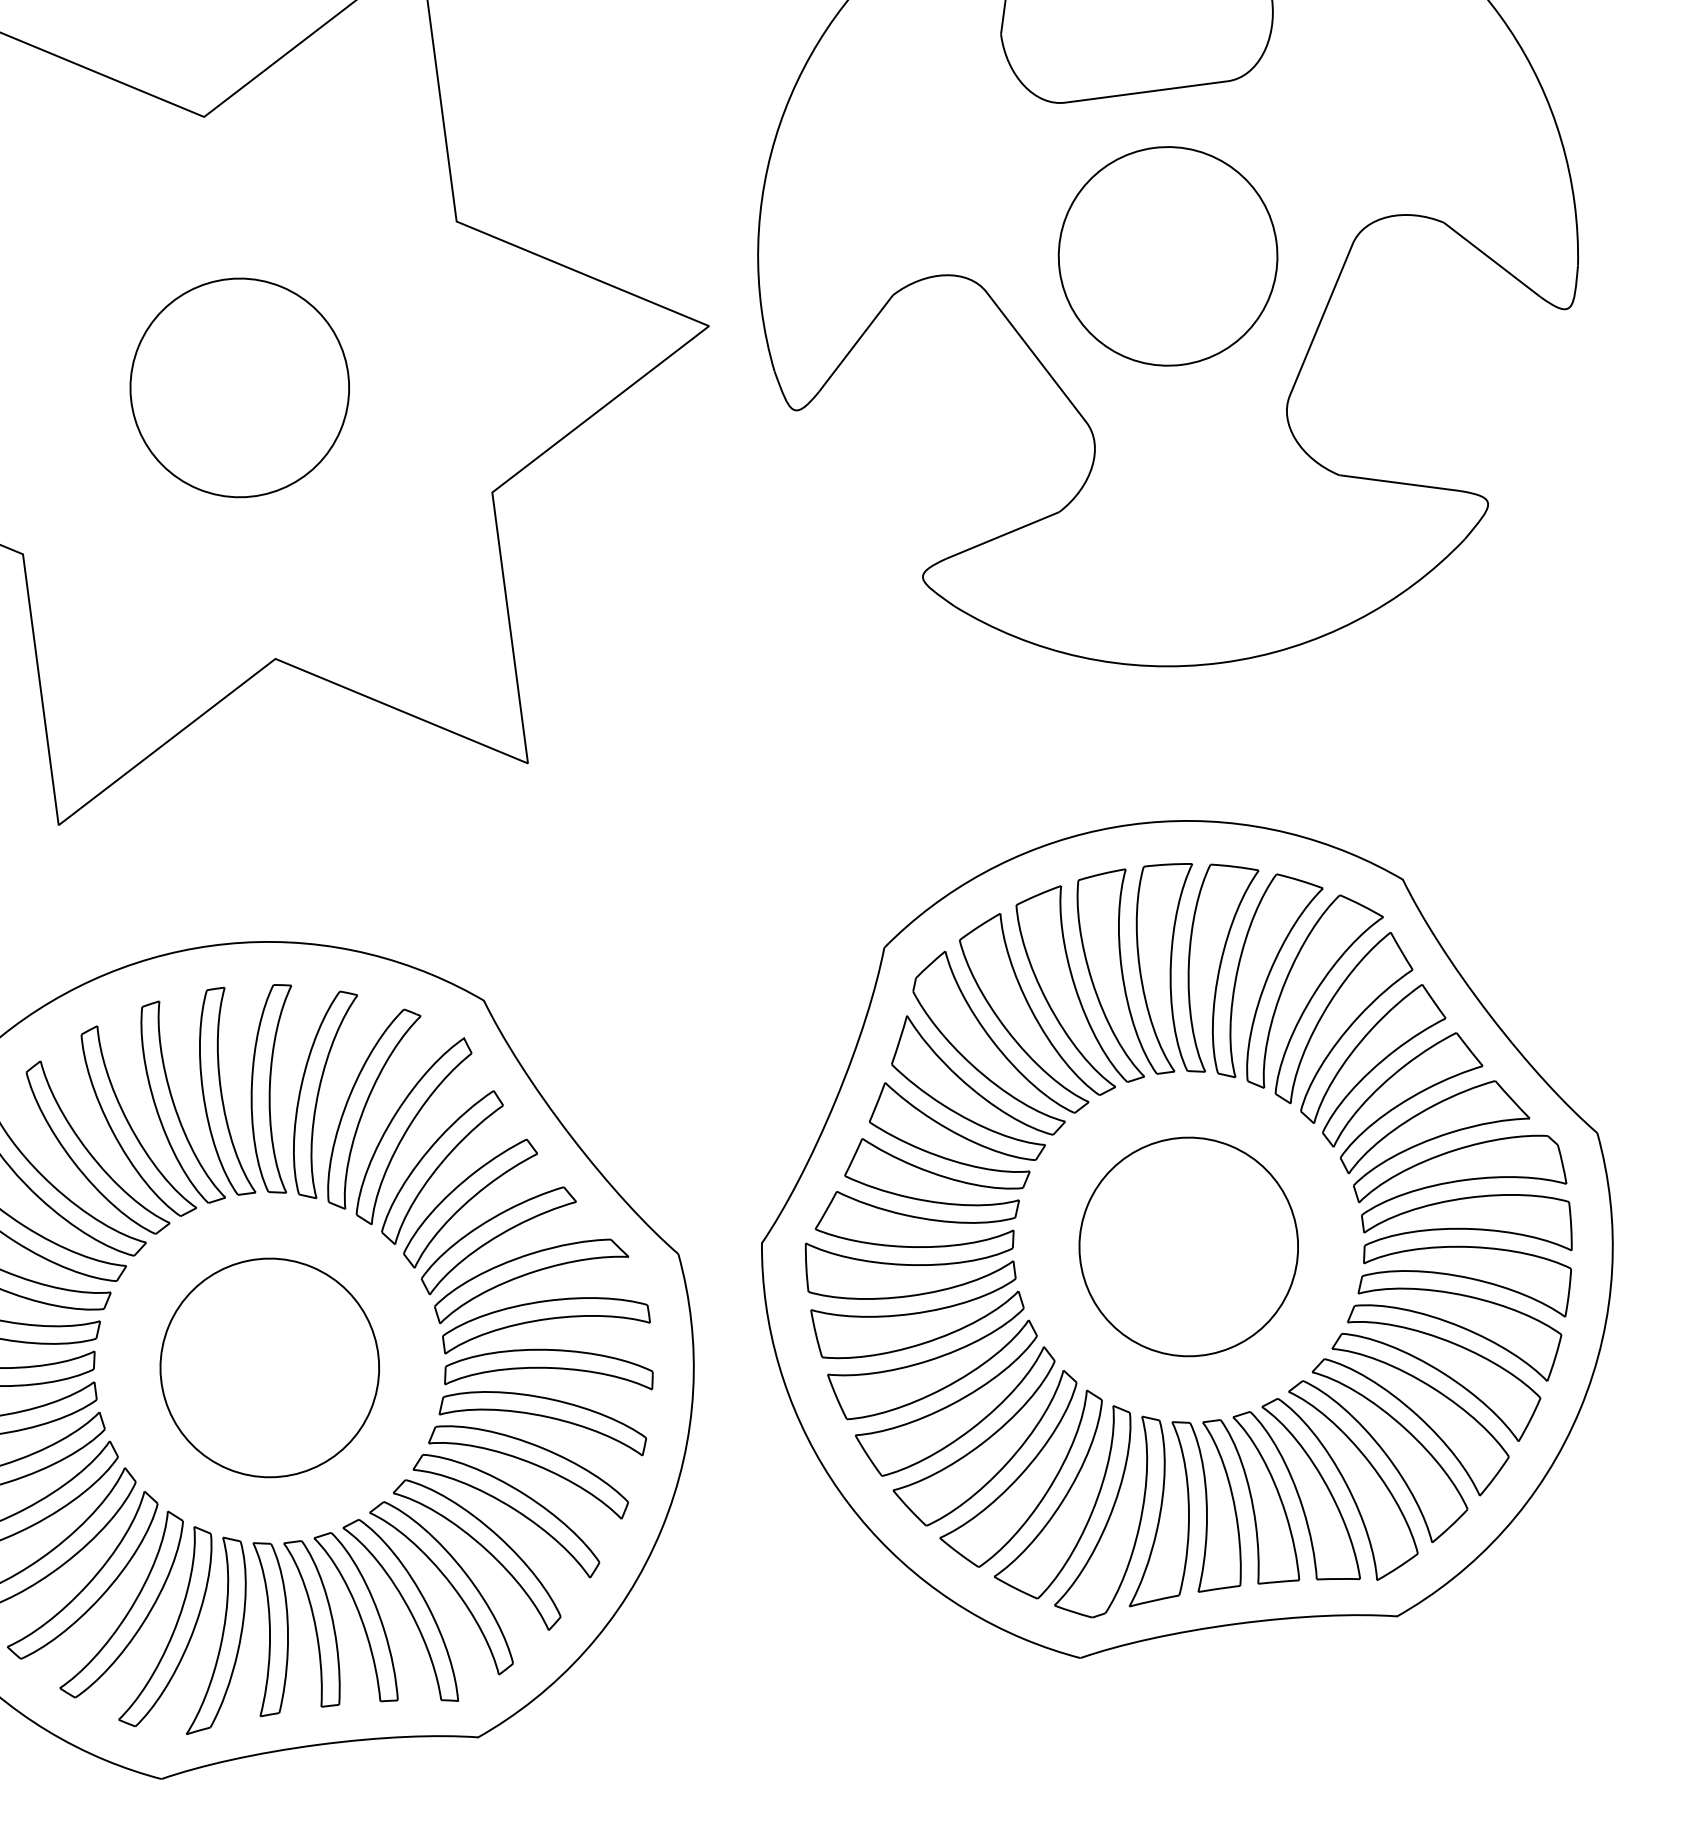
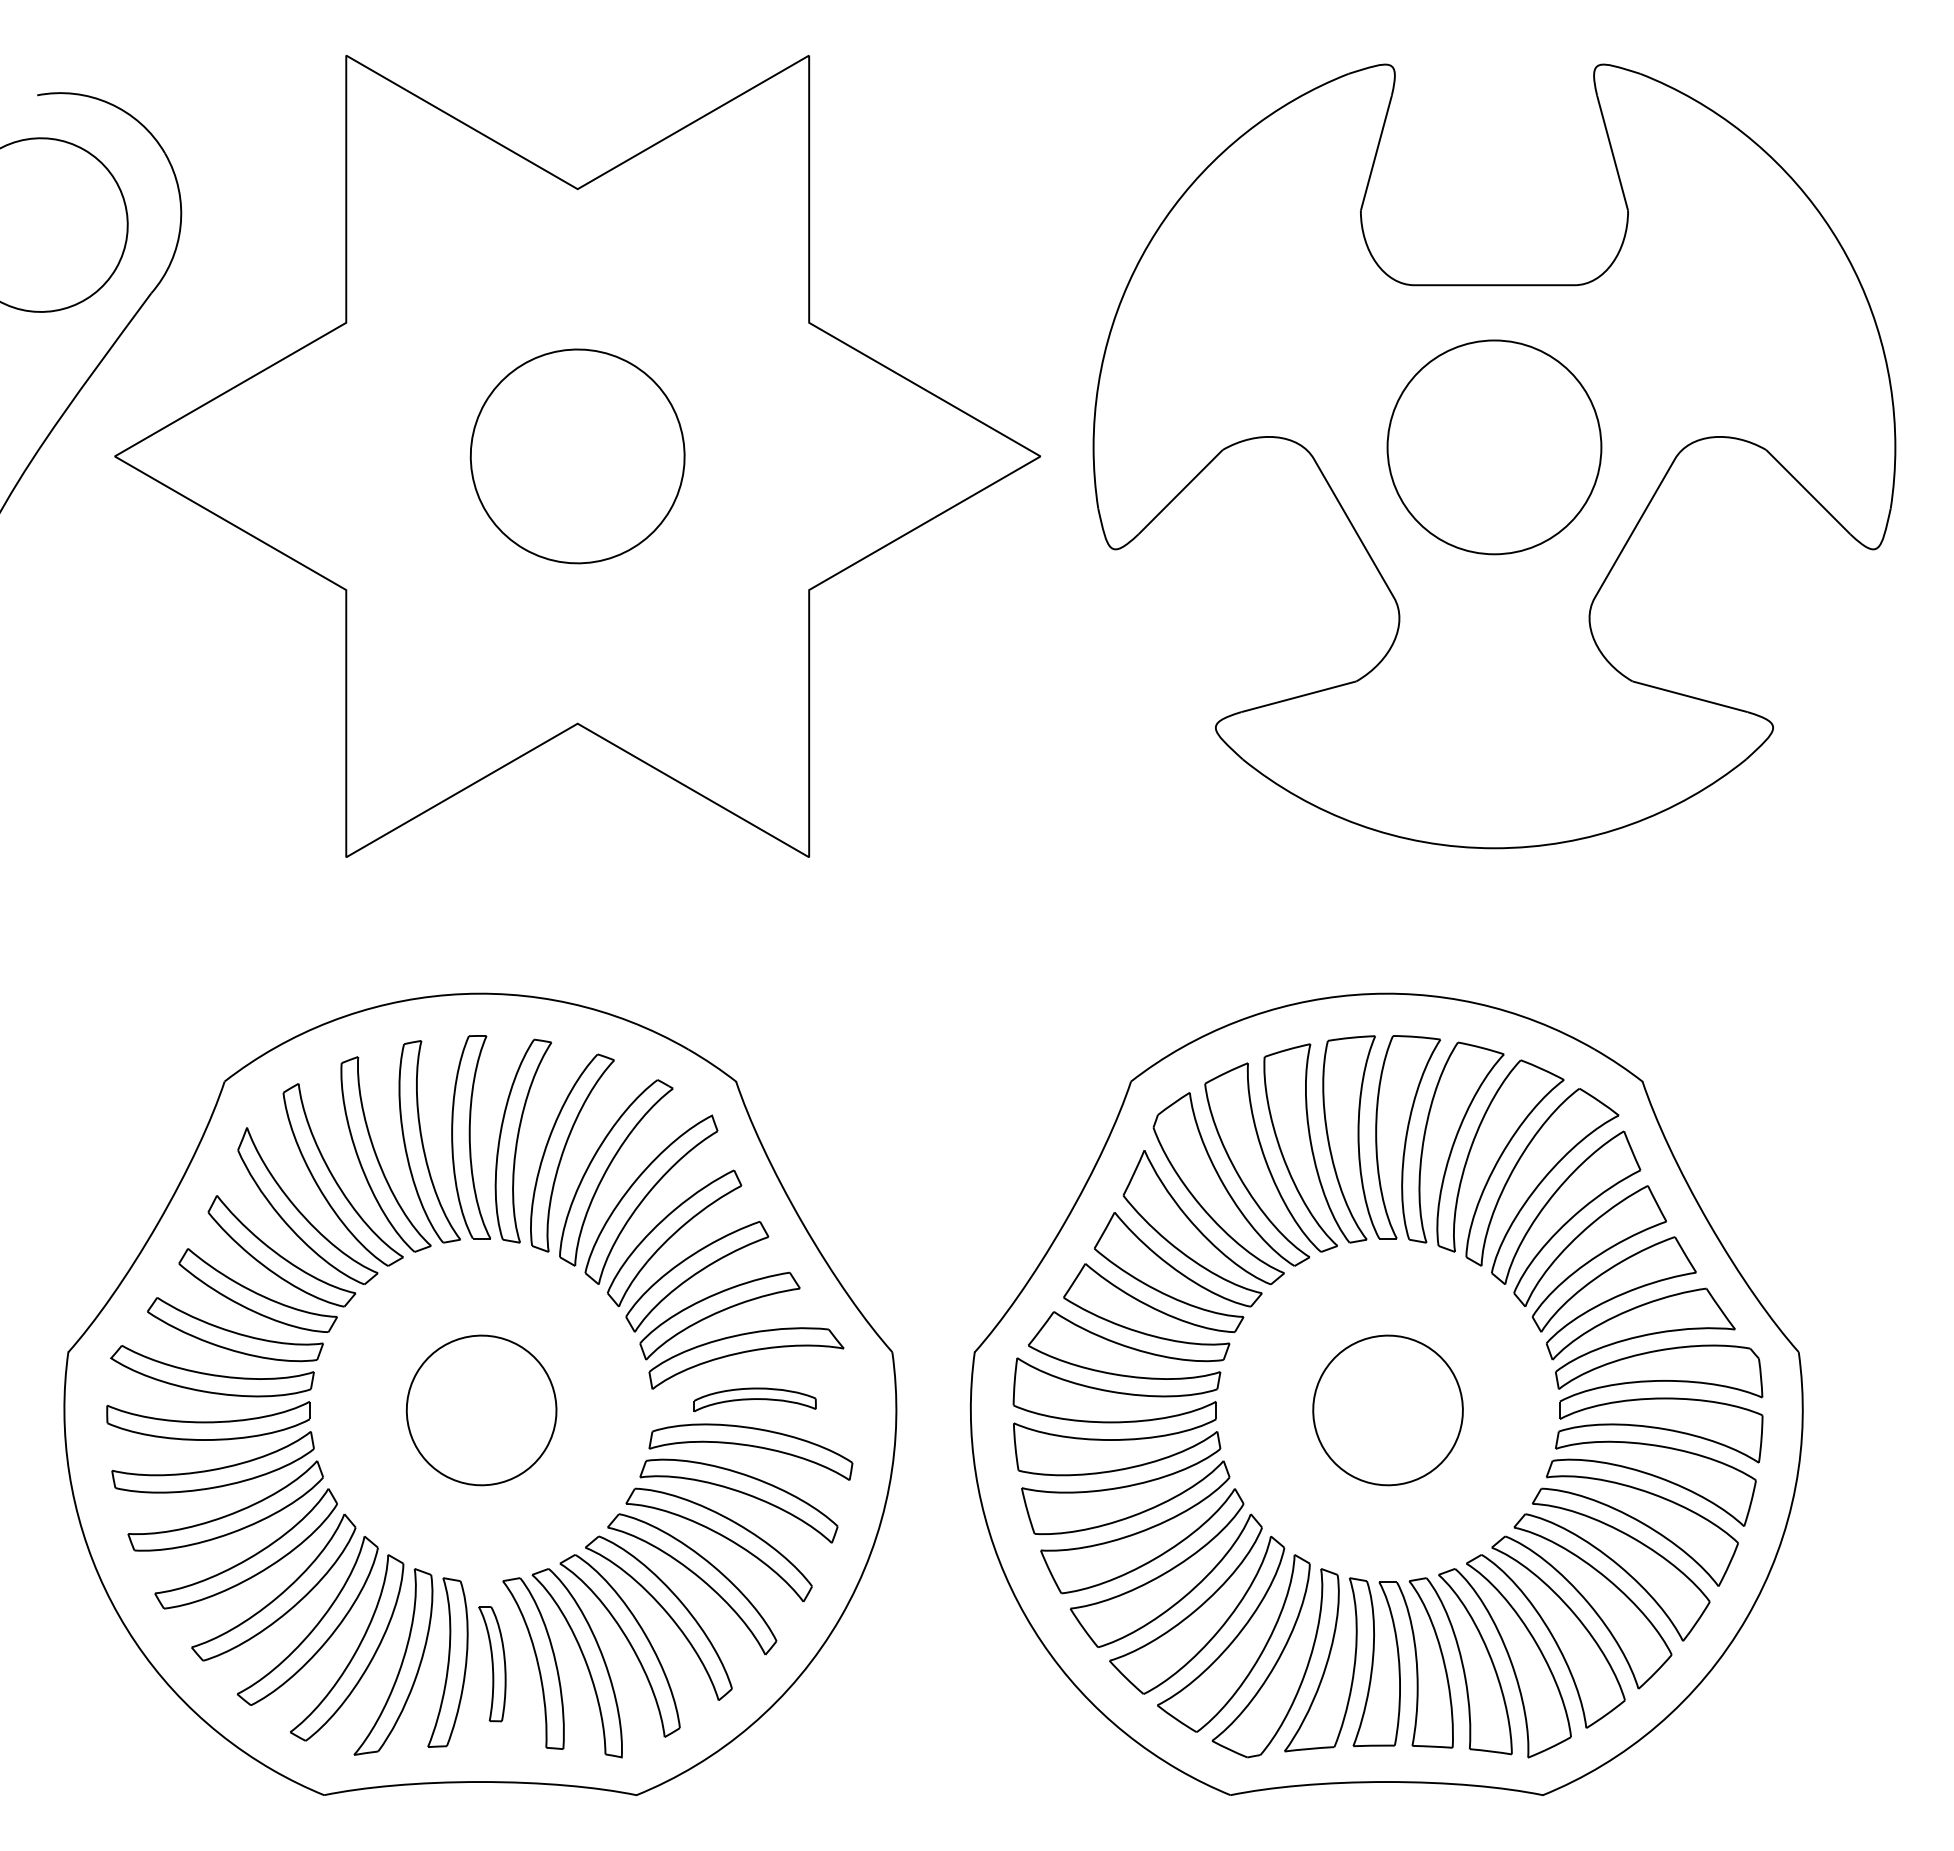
part: (1188, 1247) -> (1387, 1410), size x0.7
part: (545, 1320) -> (755, 1399), size x0.6
part: (269, 1368) -> (481, 1410), size x0.7
part: (314, 1623) -> (492, 1663), size x0.7

